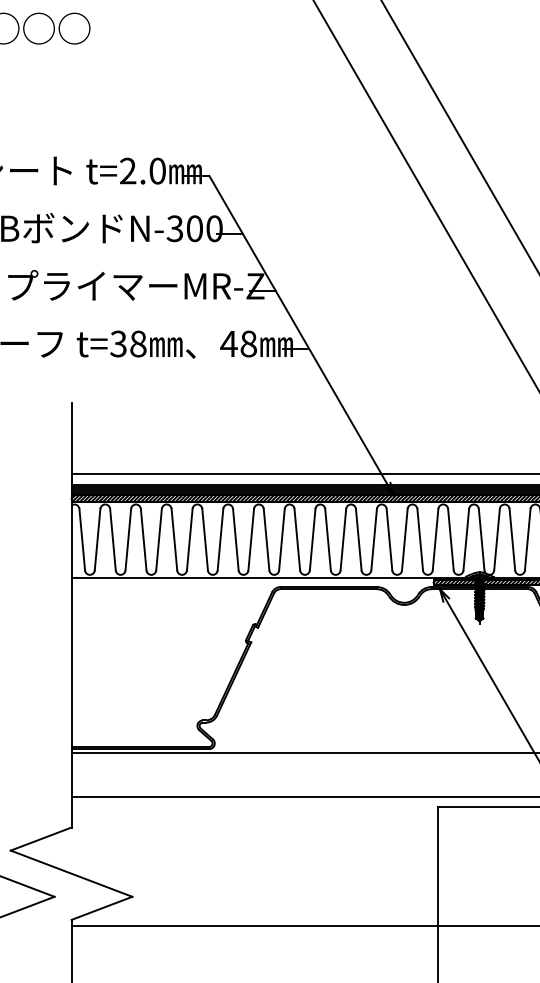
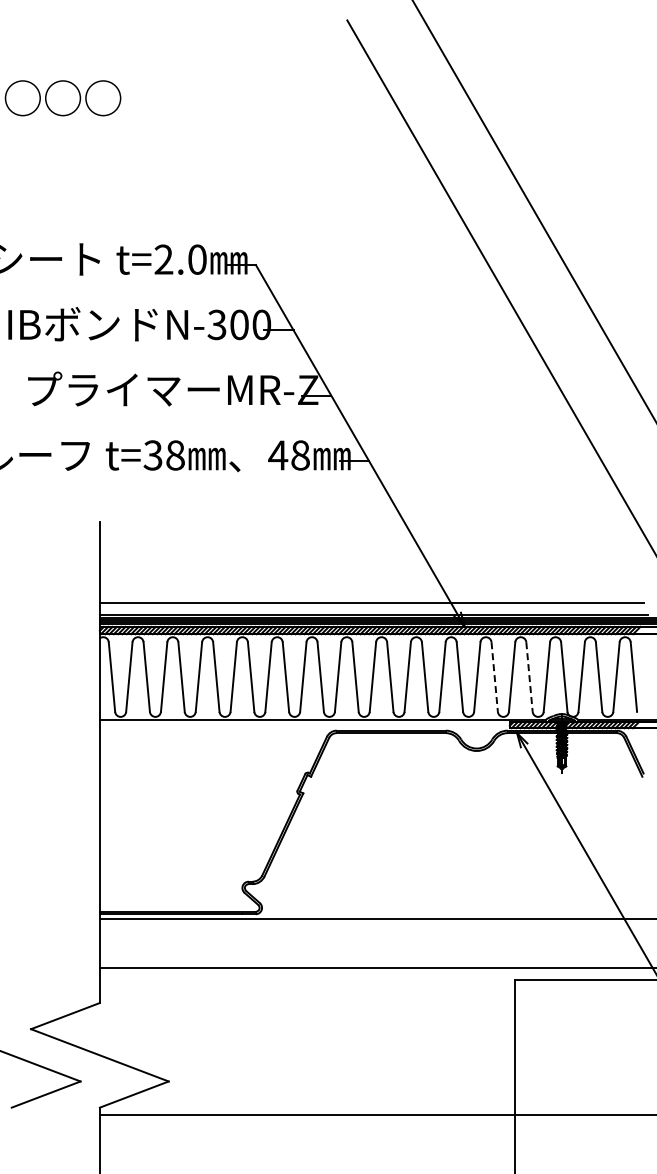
line: (420, 540) -> (494, 677), solid -> dashed
line: (450, 540) -> (529, 677), solid -> dashed

